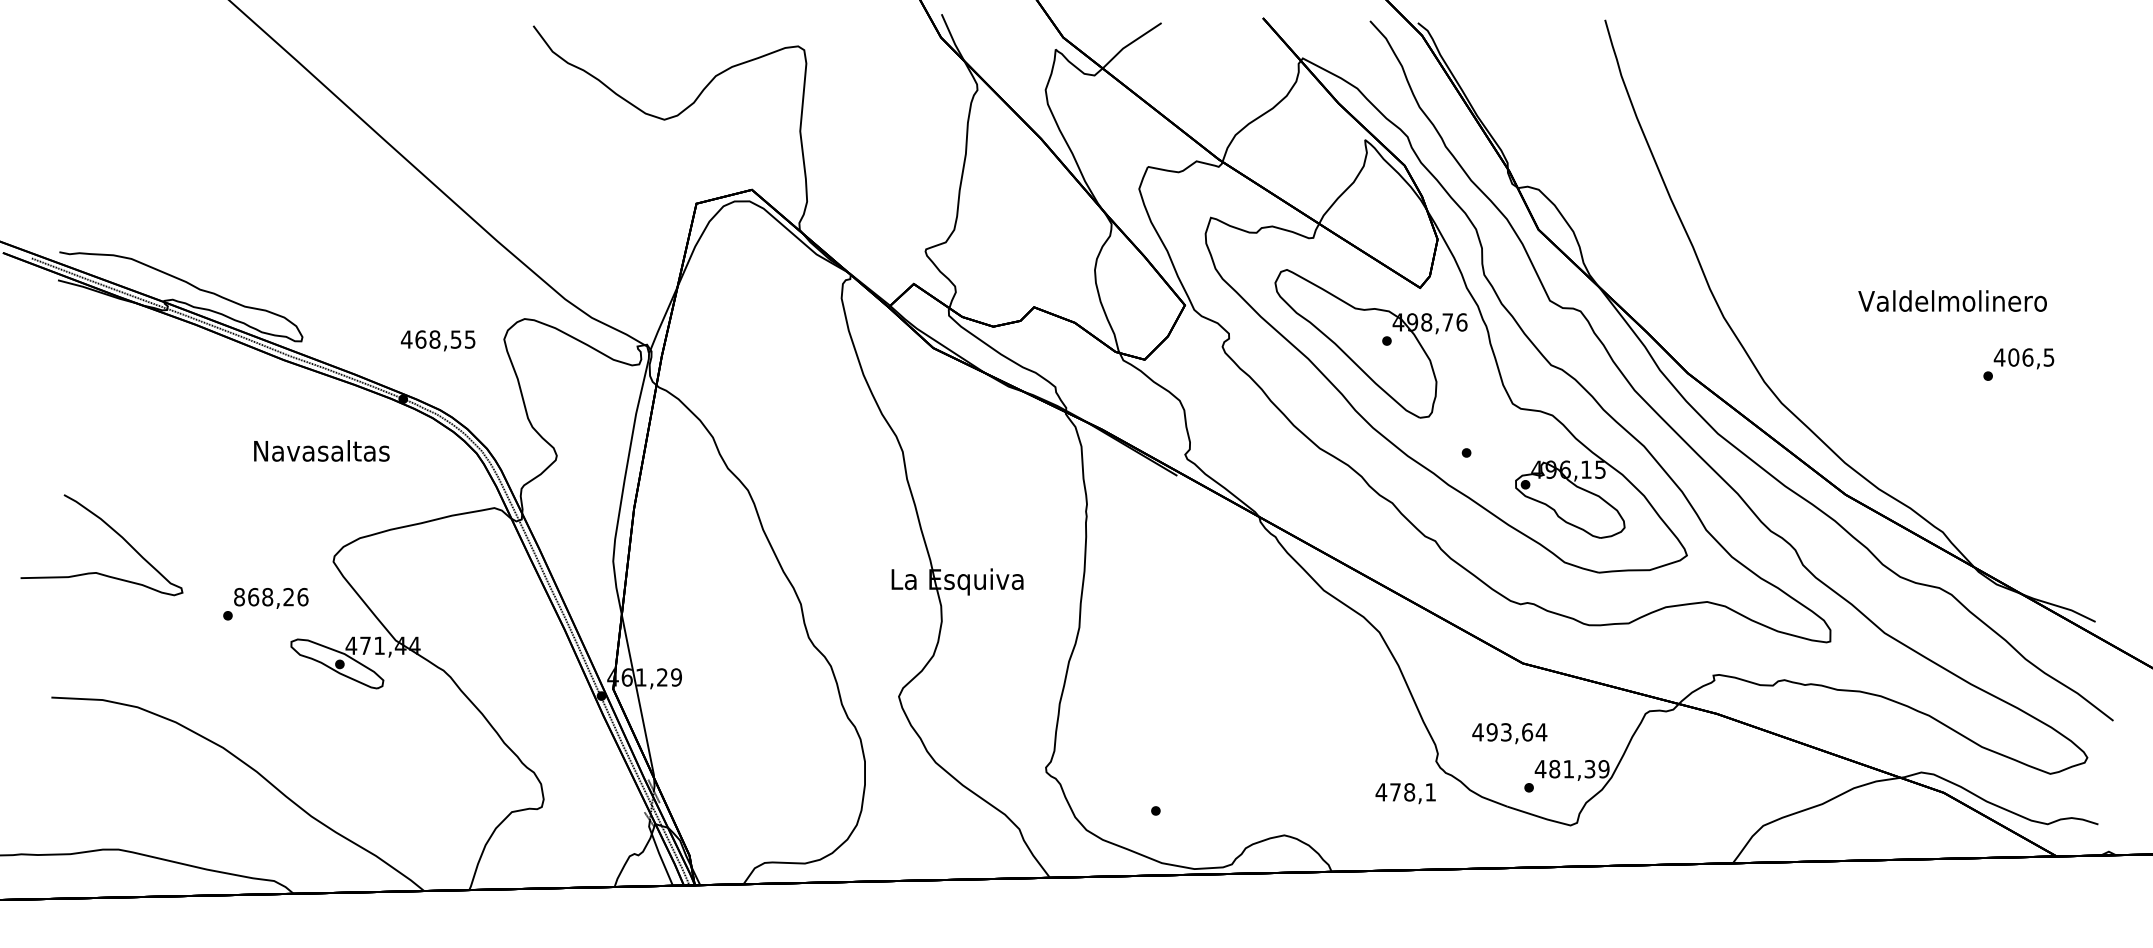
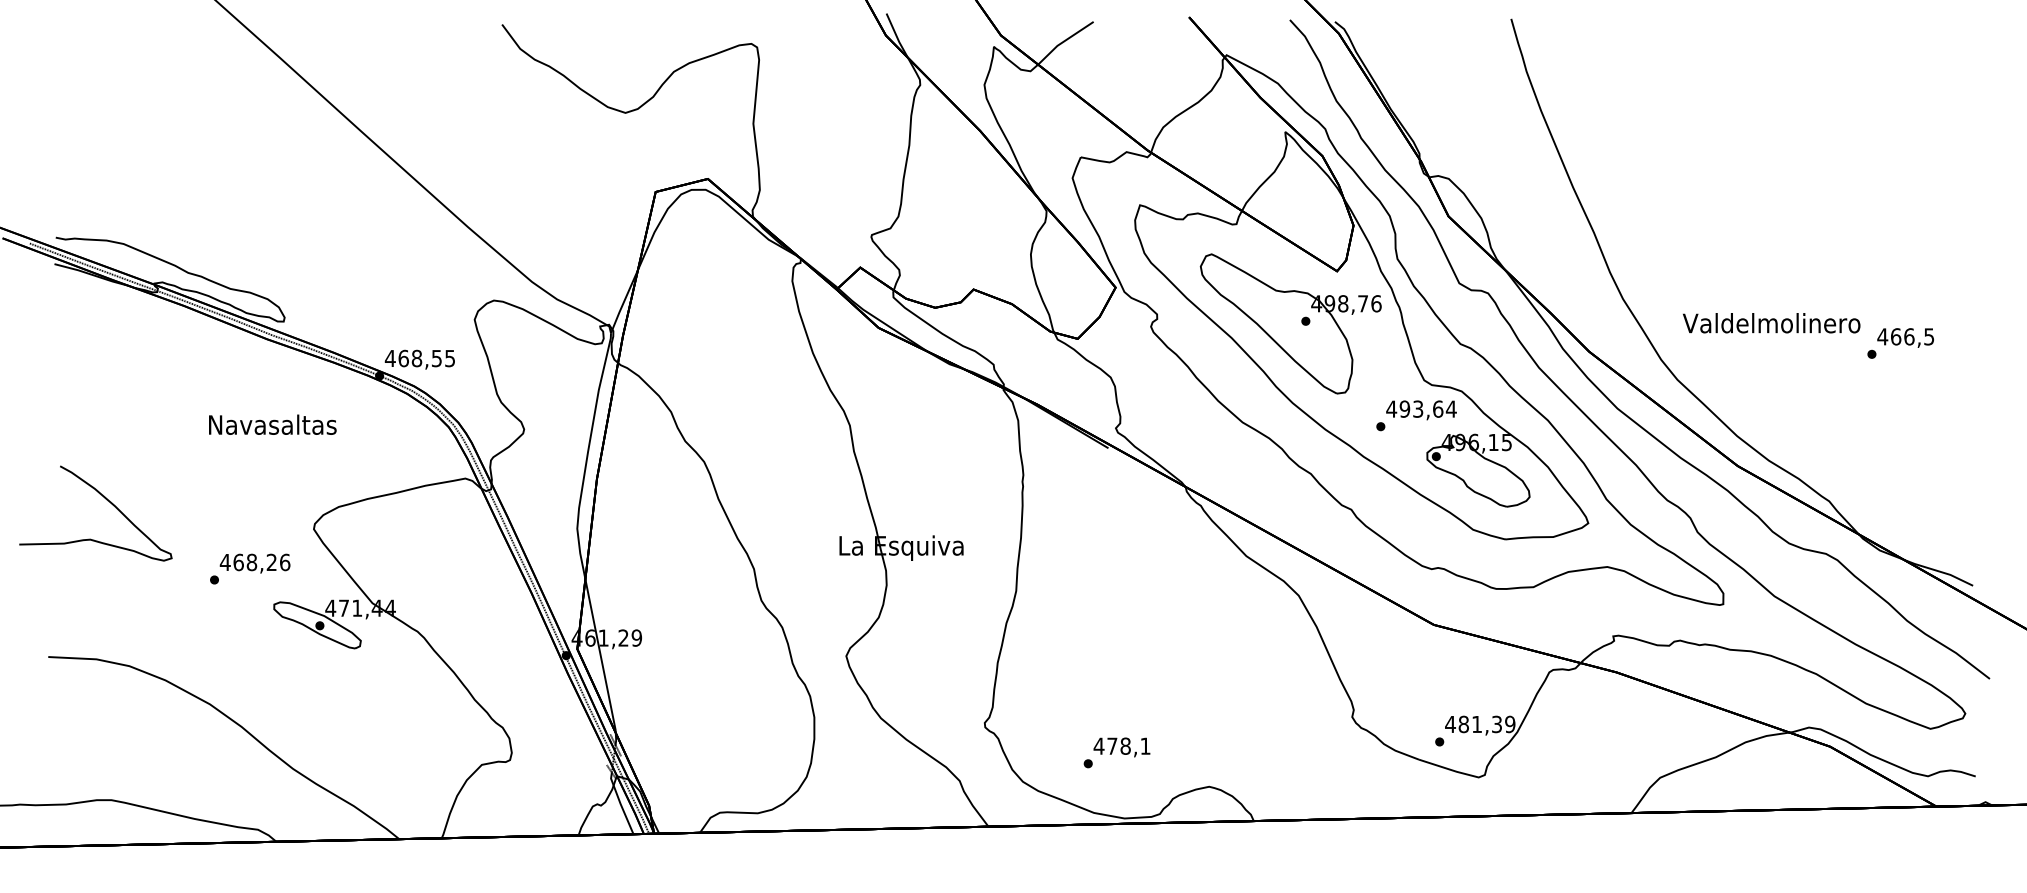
text: (1952, 300) -> (1771, 322), moved
text: (437, 340) -> (419, 359), moved
text: (2013, 357) -> (1895, 336), 406,5 -> 466,5
text: (321, 450) -> (272, 424), moved
text: (239, 596) -> (225, 561), 868,26 -> 468,26
text: (1509, 733) -> (1421, 410), moved
text: (1405, 793) -> (1121, 747), moved

